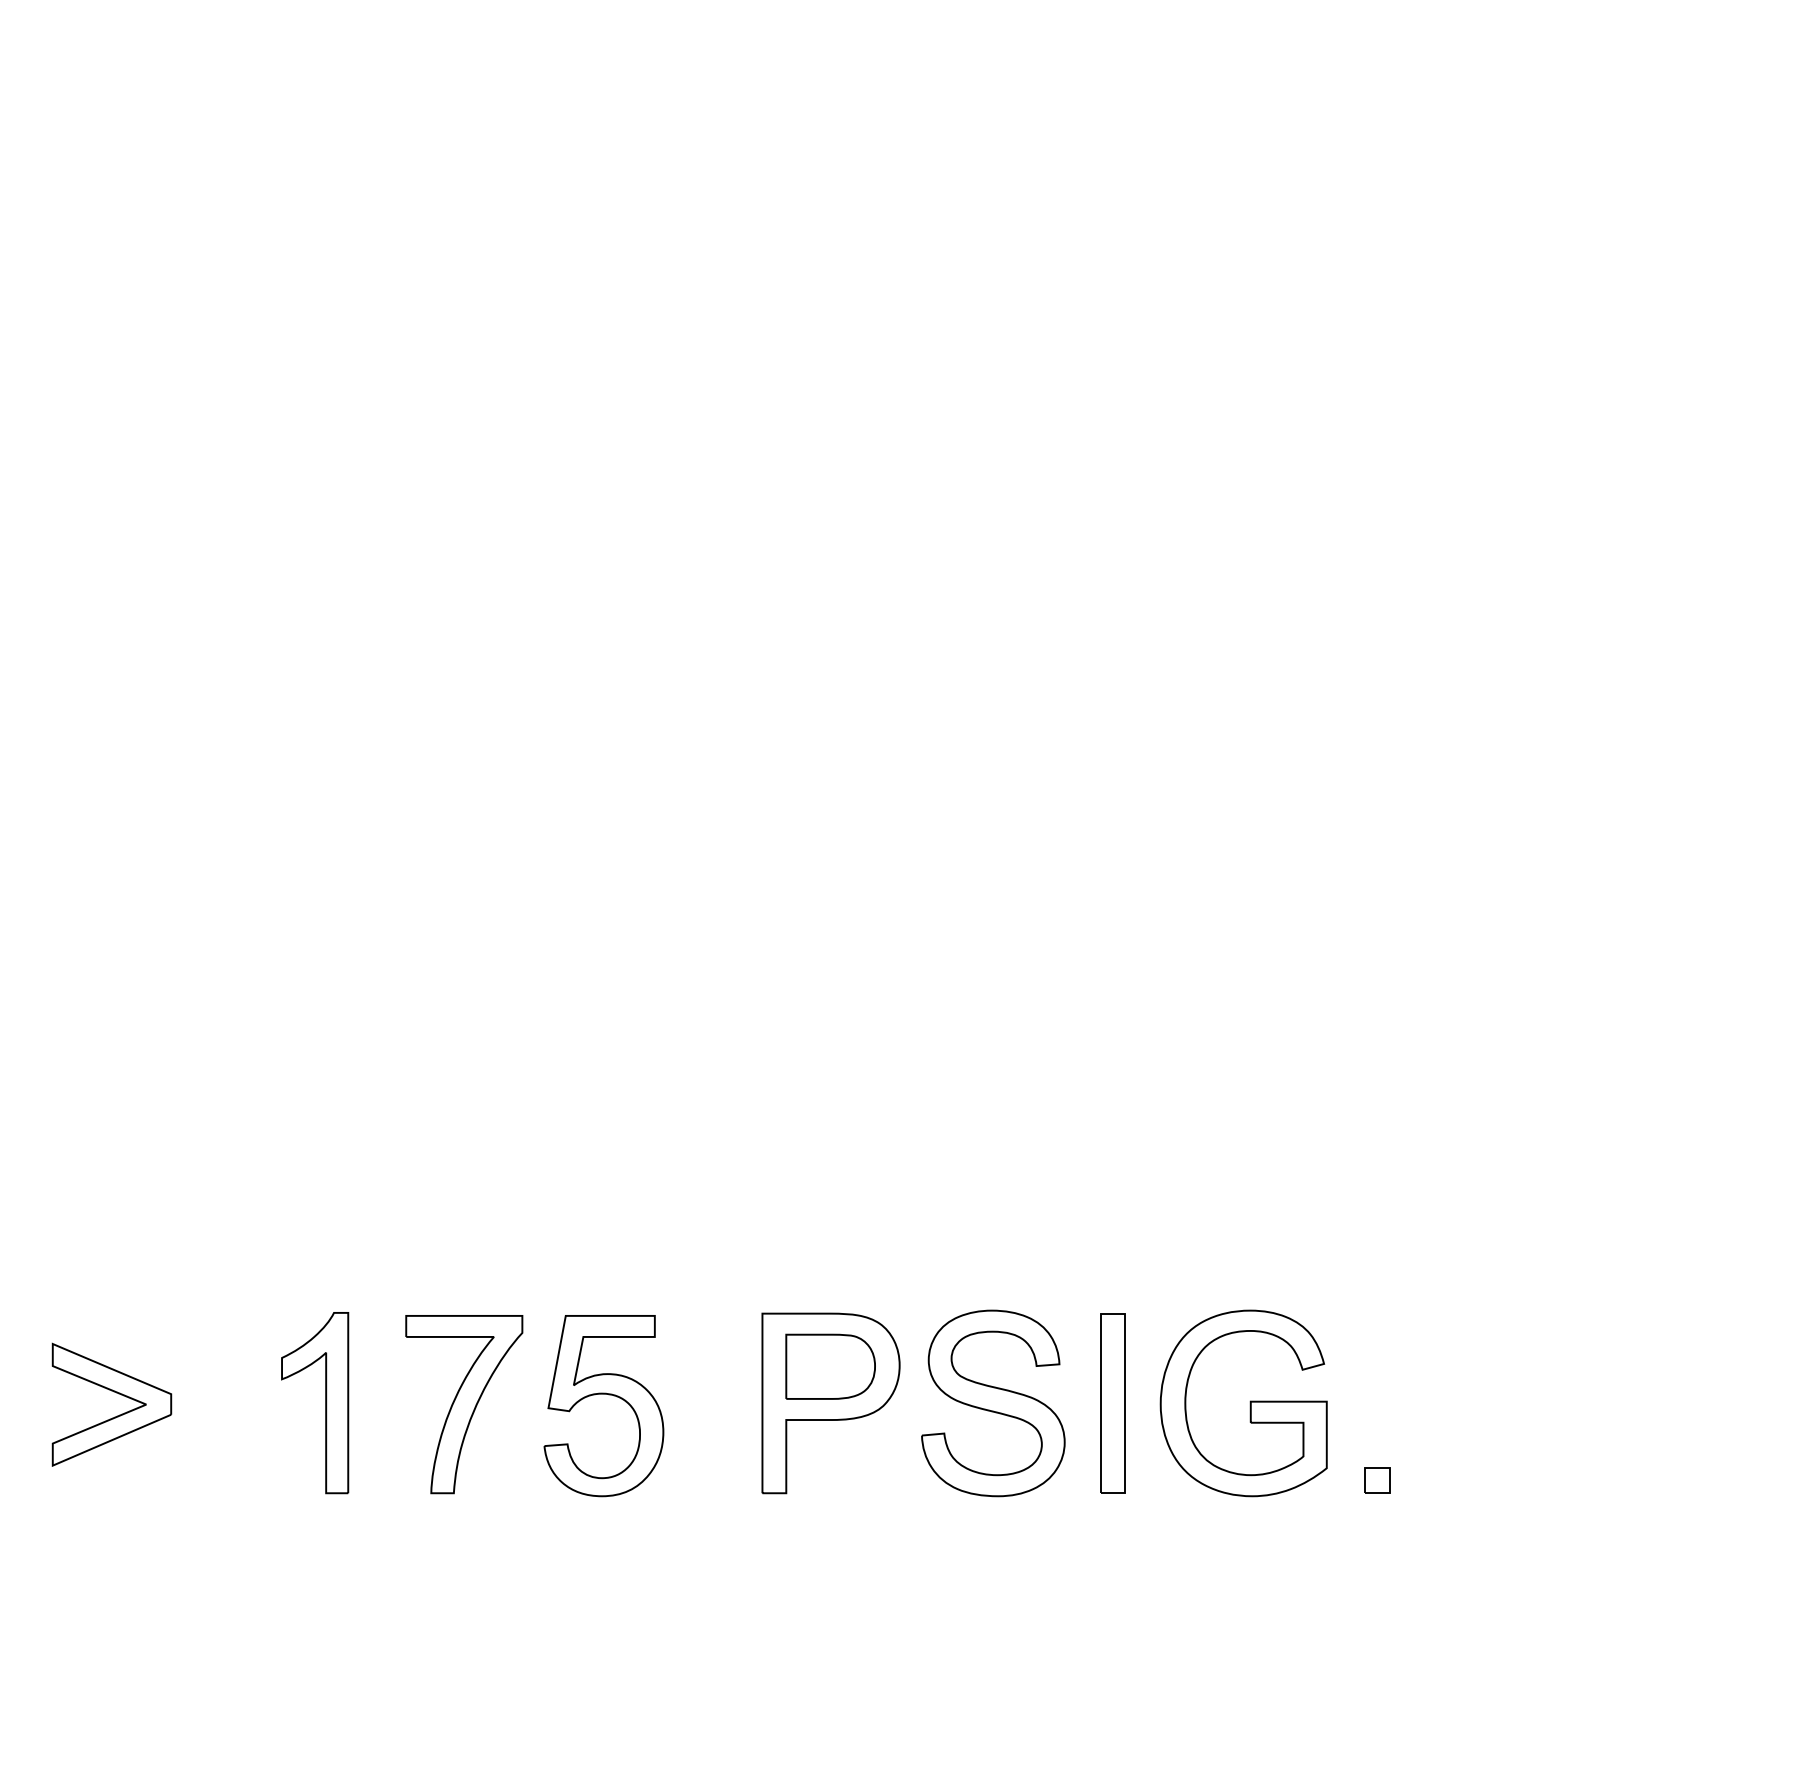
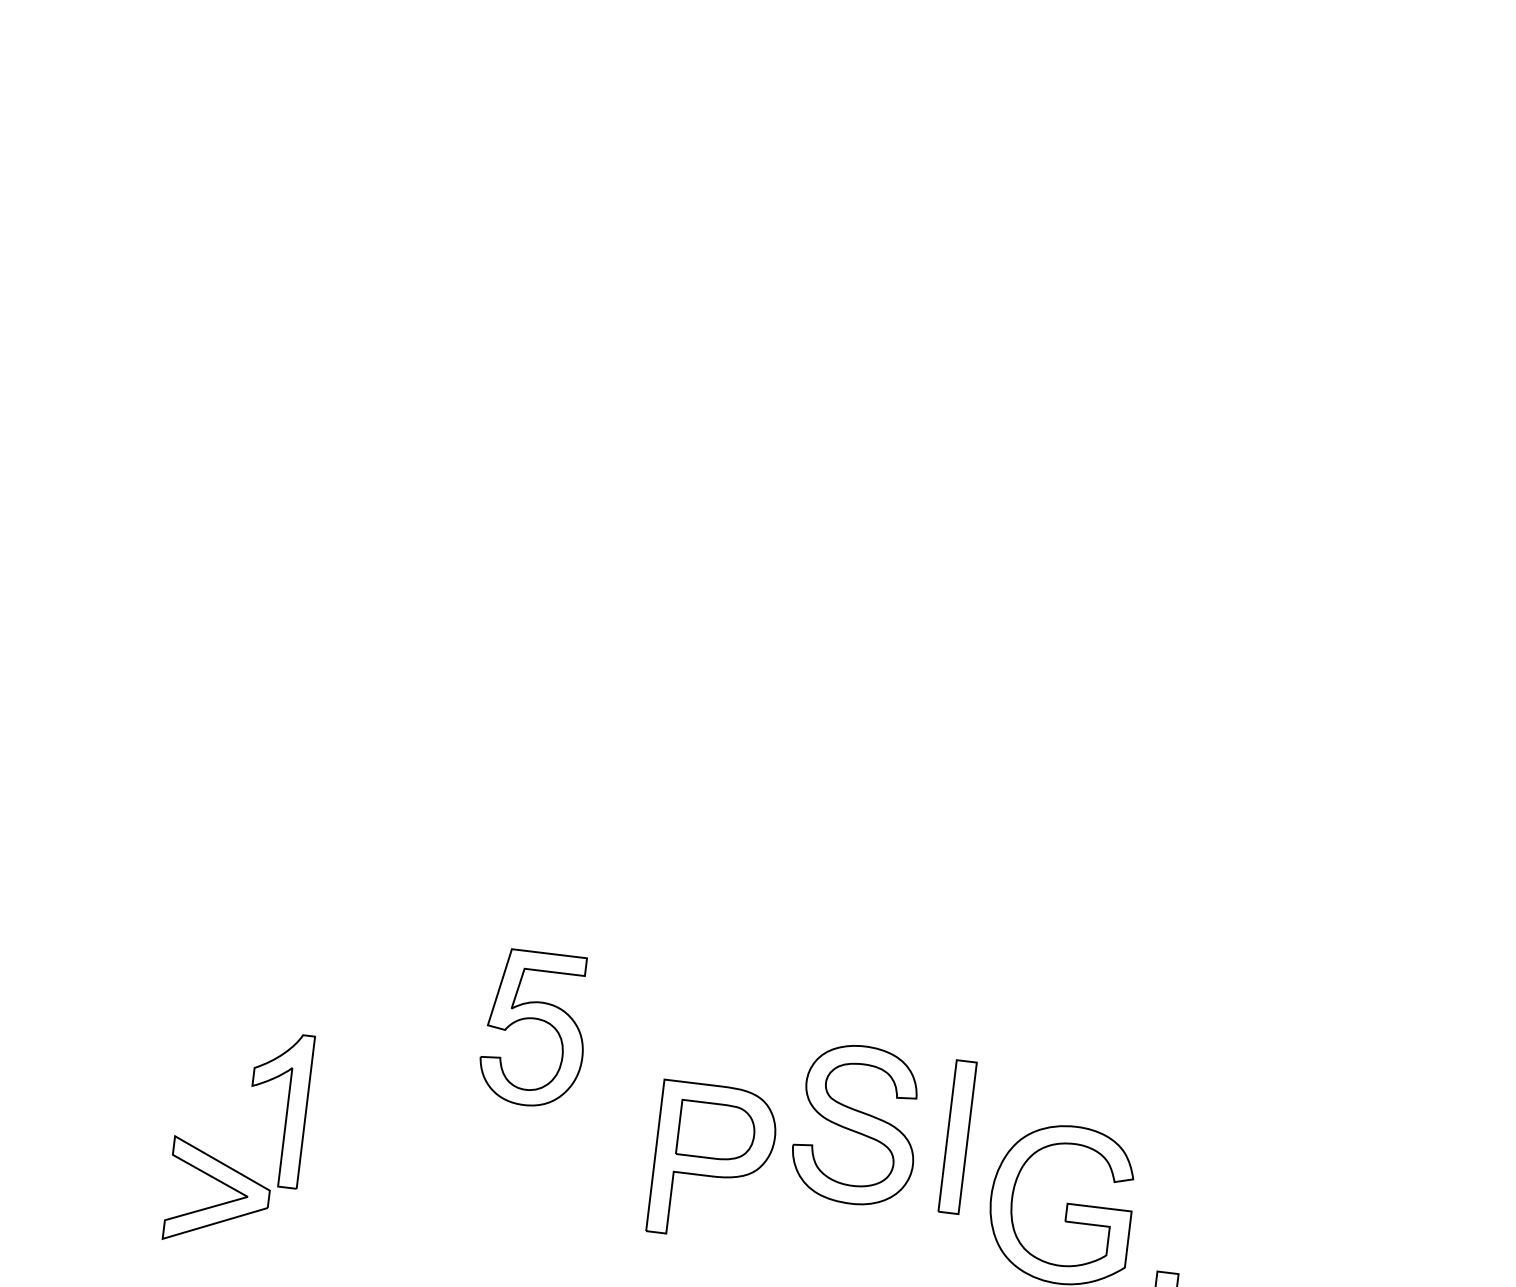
part: (116, 1393) -> (223, 1184), moved
part: (603, 1394) -> (535, 1019), moved
part: (993, 1403) -> (856, 1124), moved
part: (1112, 1403) -> (957, 1137), moved
part: (464, 1404) -> (403, 1125), removed

